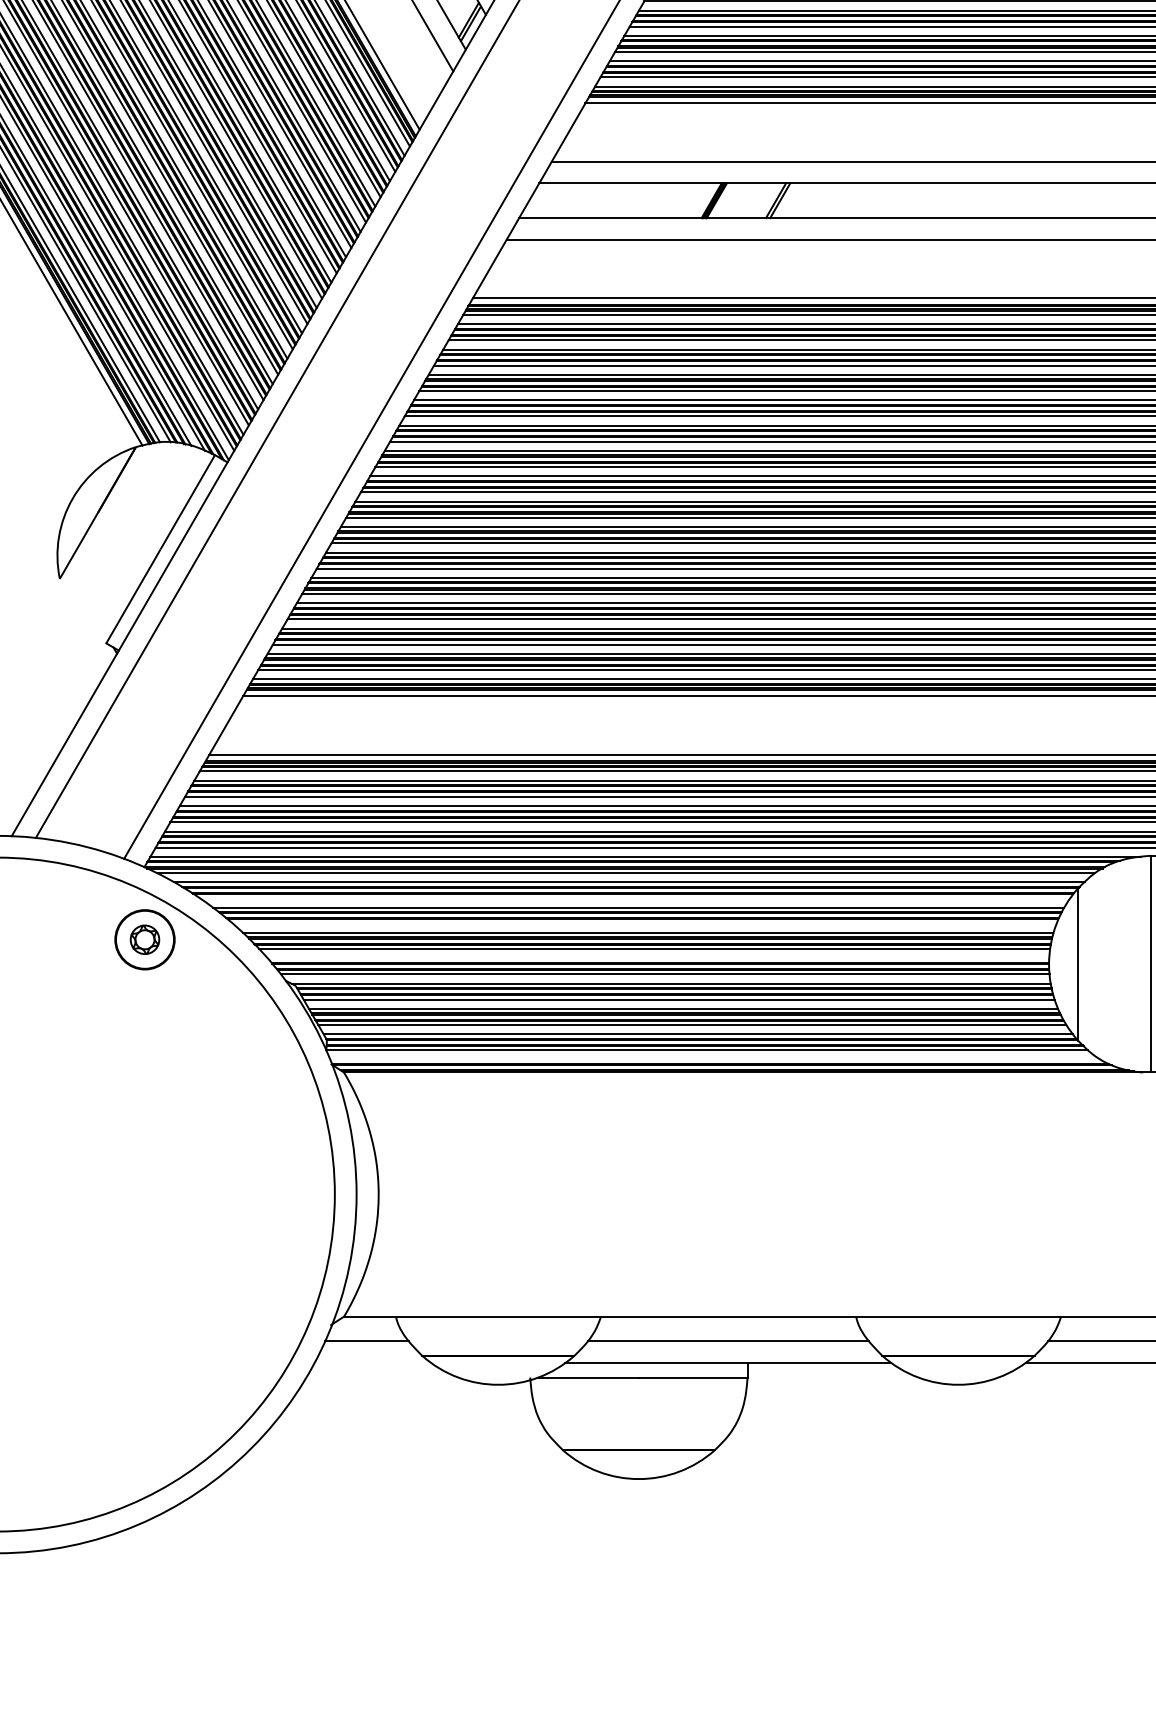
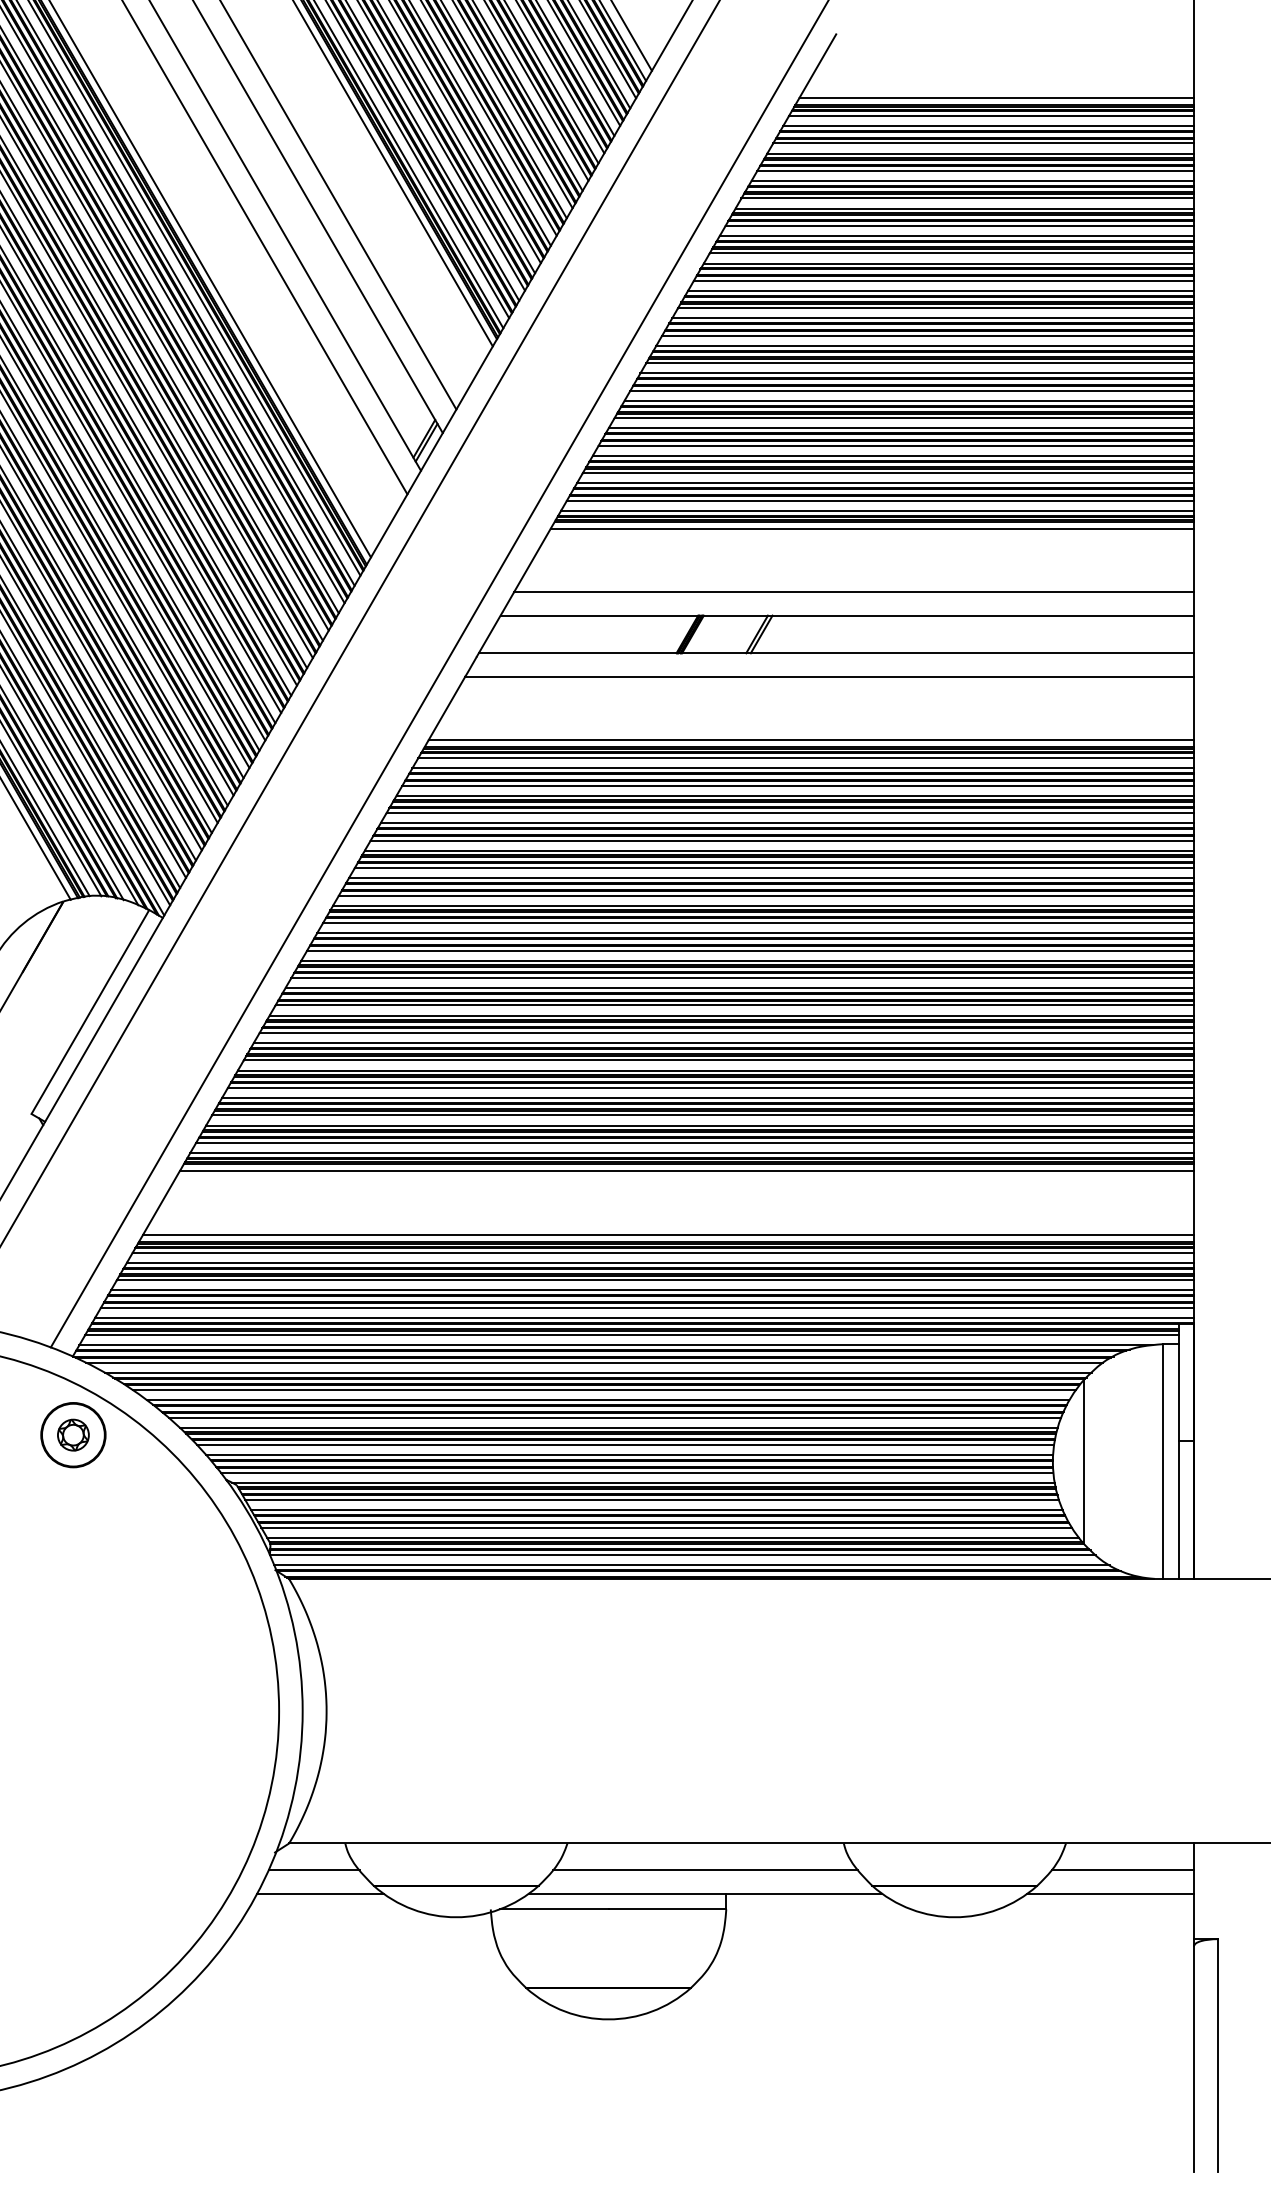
line: (635, 898) -> (604, 1390), added
line: (644, 923) -> (614, 1417), added
line: (658, 958) -> (629, 1455), added
line: (715, 1060) -> (691, 1565), added
line: (373, 1362) -> (320, 1893), added

